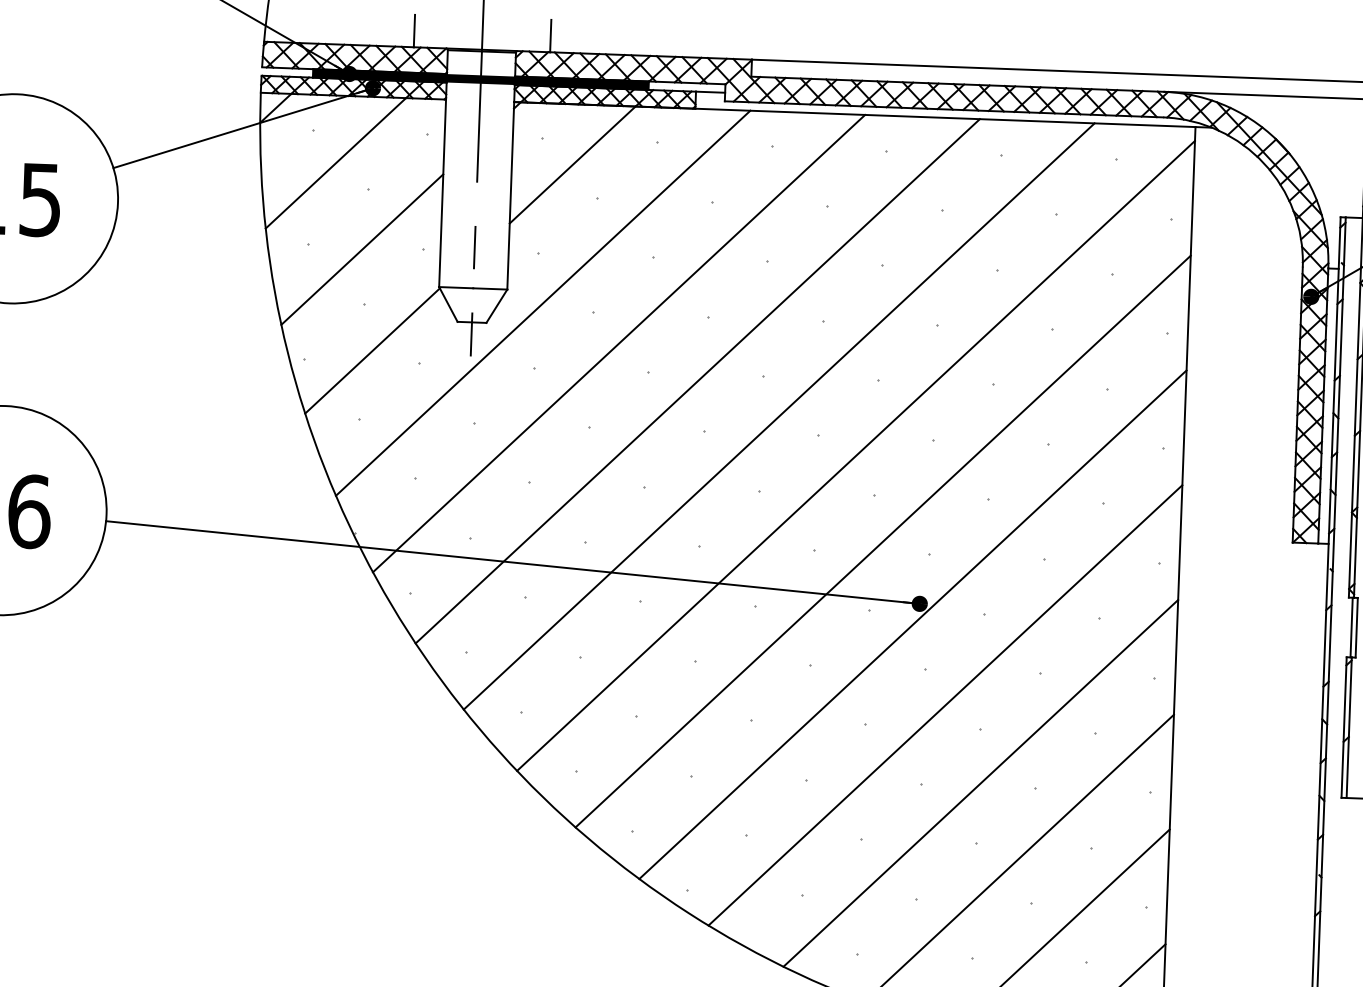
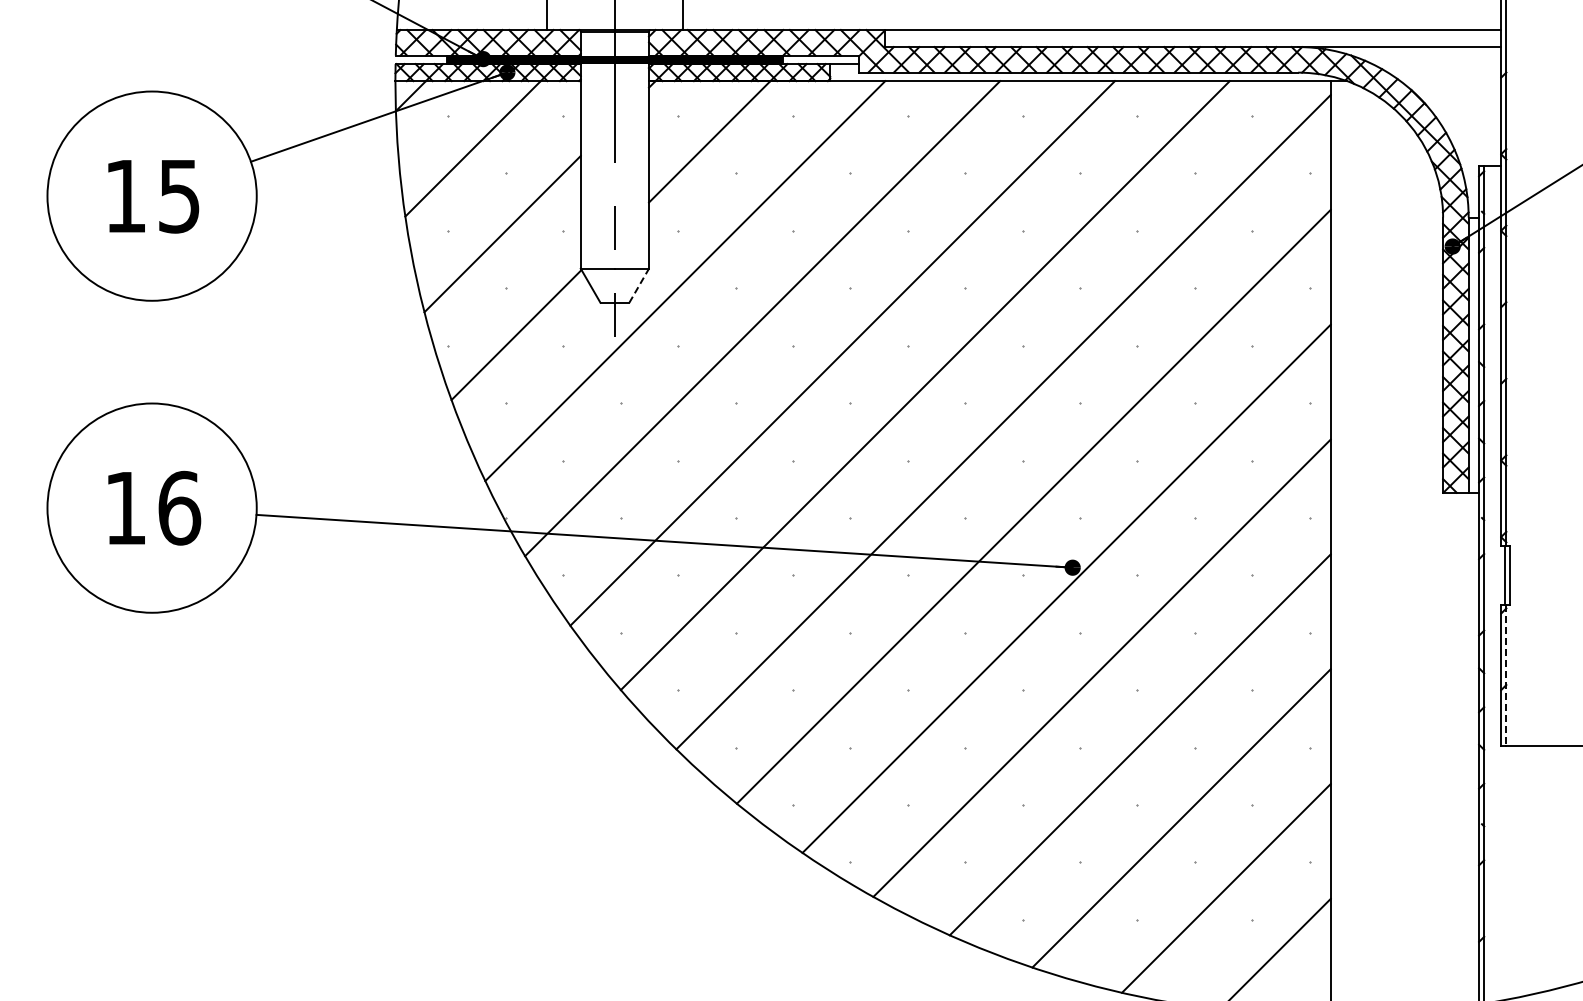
line: (497, 305) -> (639, 285), solid -> dashed
line: (1349, 728) -> (1506, 676), solid -> dashed

